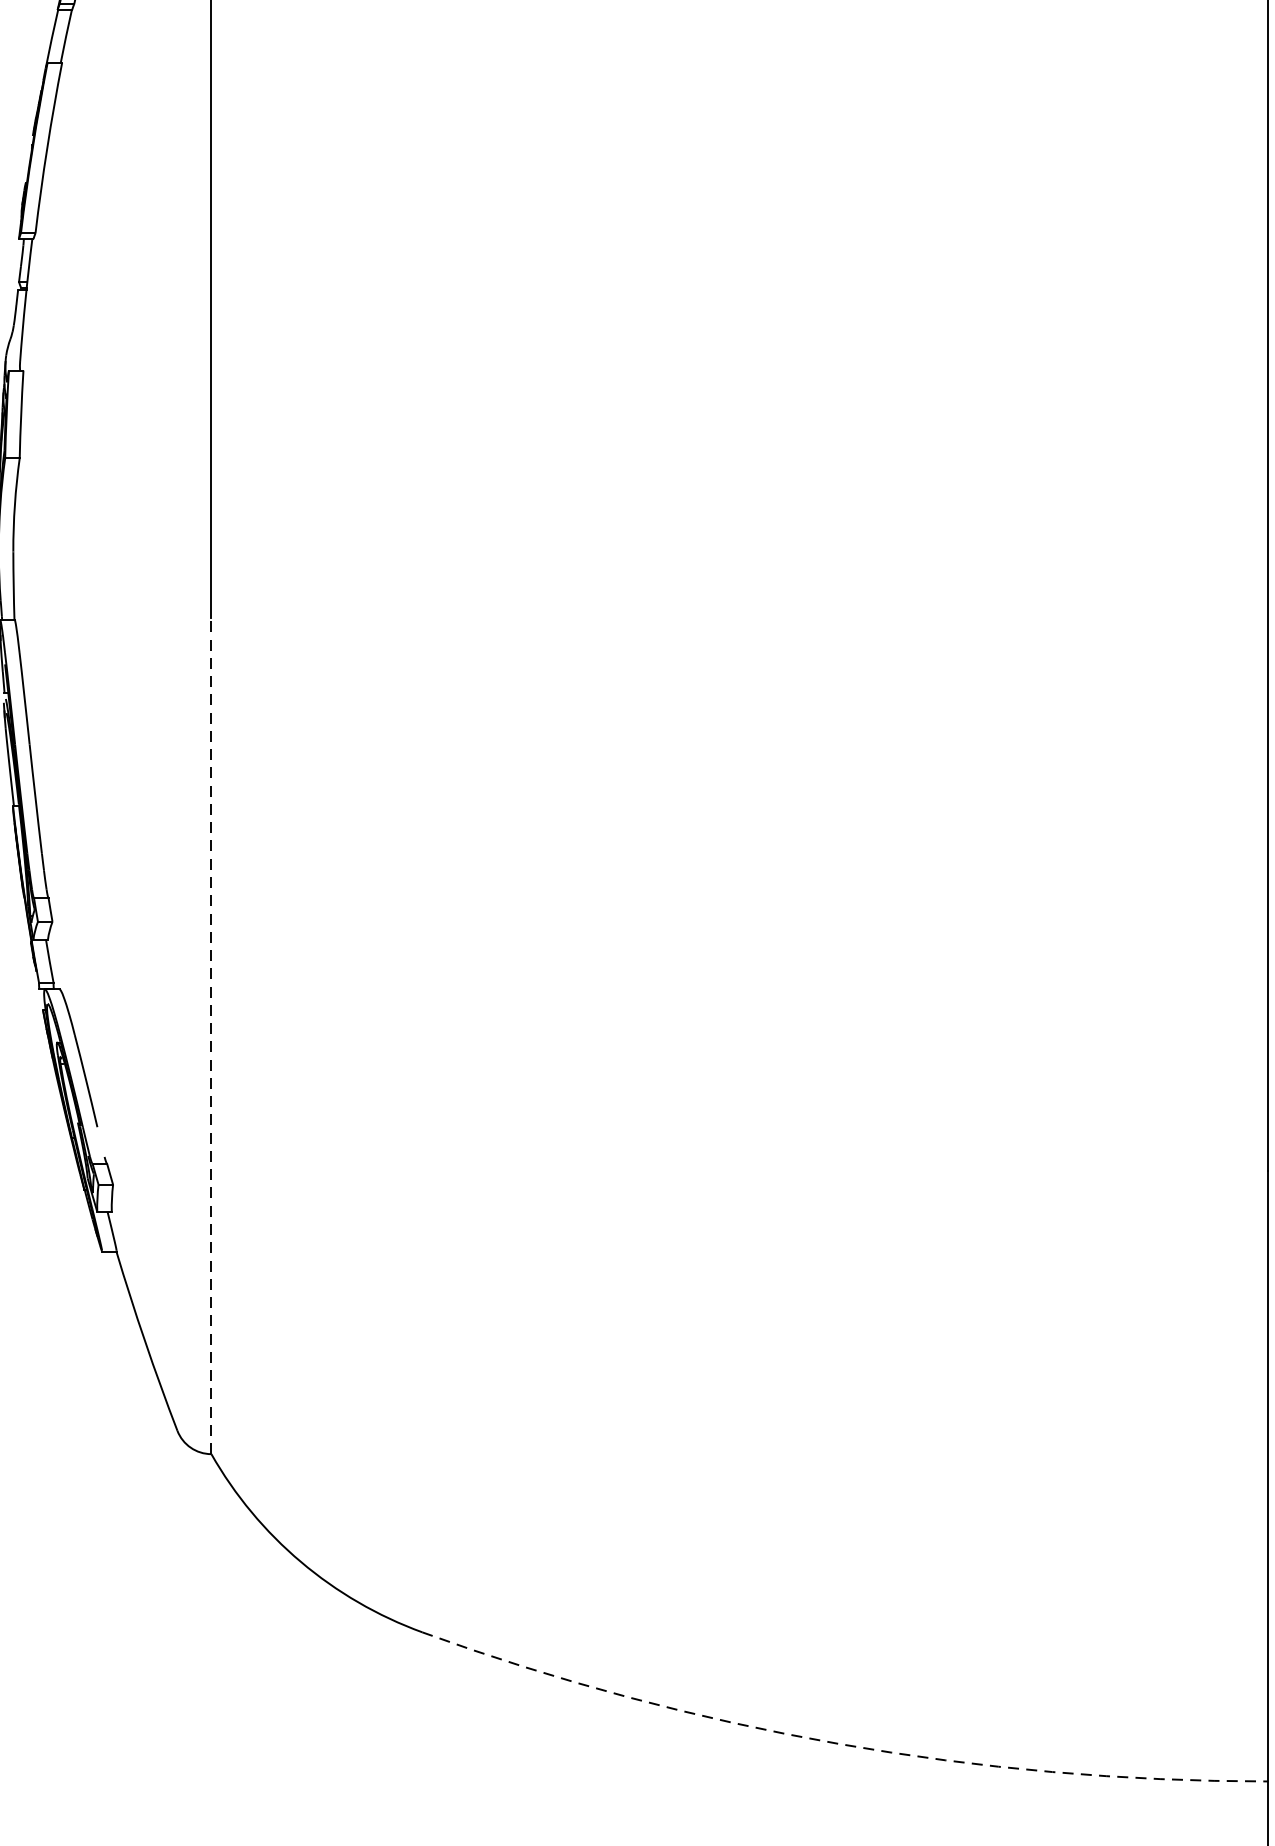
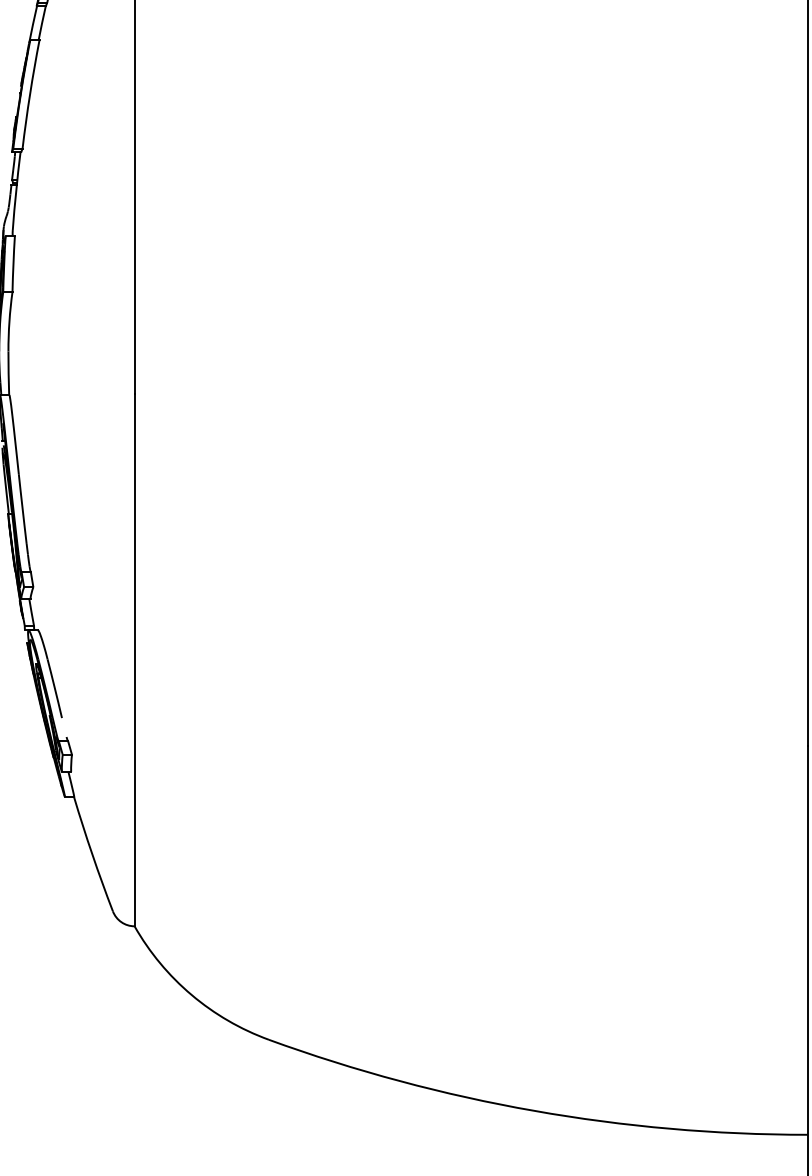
line: (211, 1035) -> (134, 659), dashed -> solid
arc: (839, 1743) -> (534, 1110), dashed -> solid

